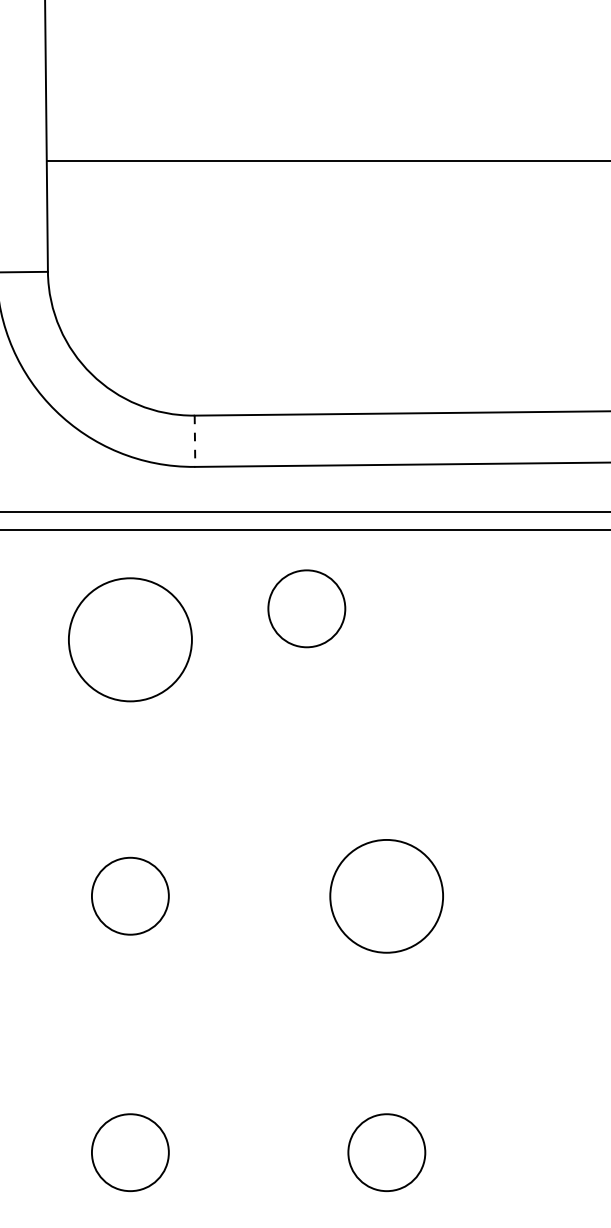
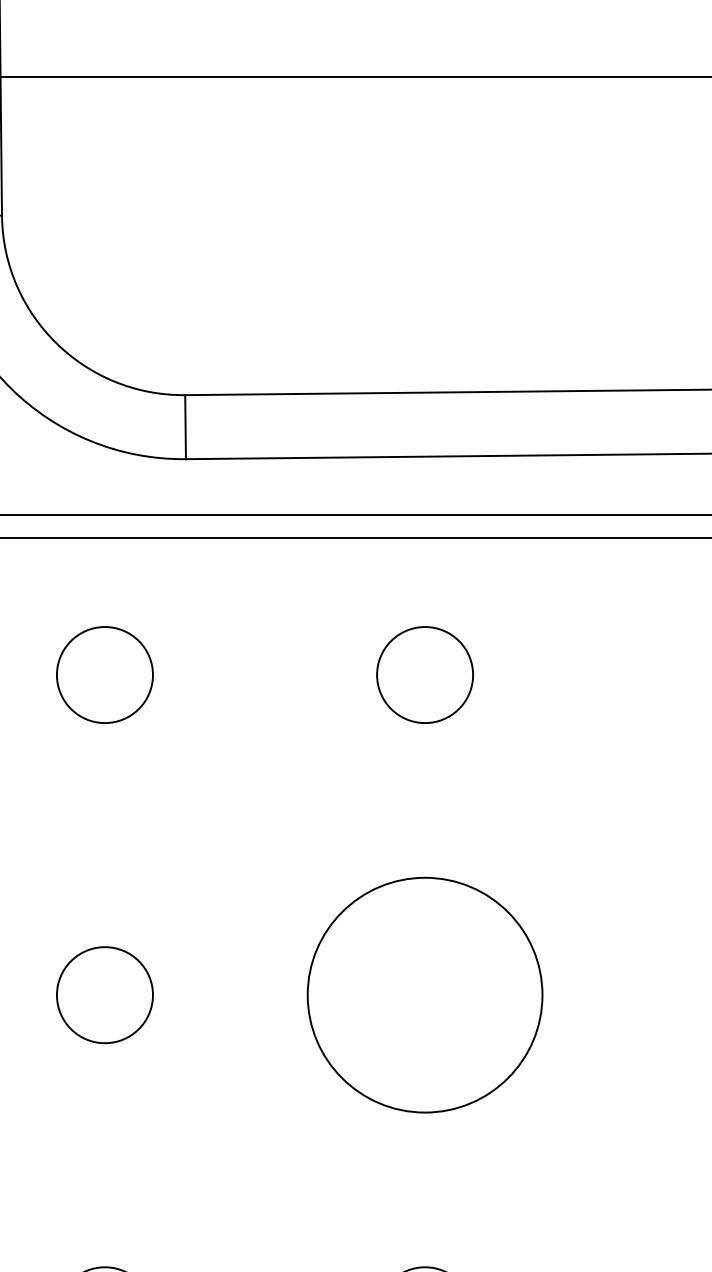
line: (195, 441) -> (186, 427), dashed -> solid
circle: (306, 608) -> (424, 674), moved
circle: (129, 639) -> (103, 674), size x0.62
circle: (386, 896) -> (424, 995), size x1.67

